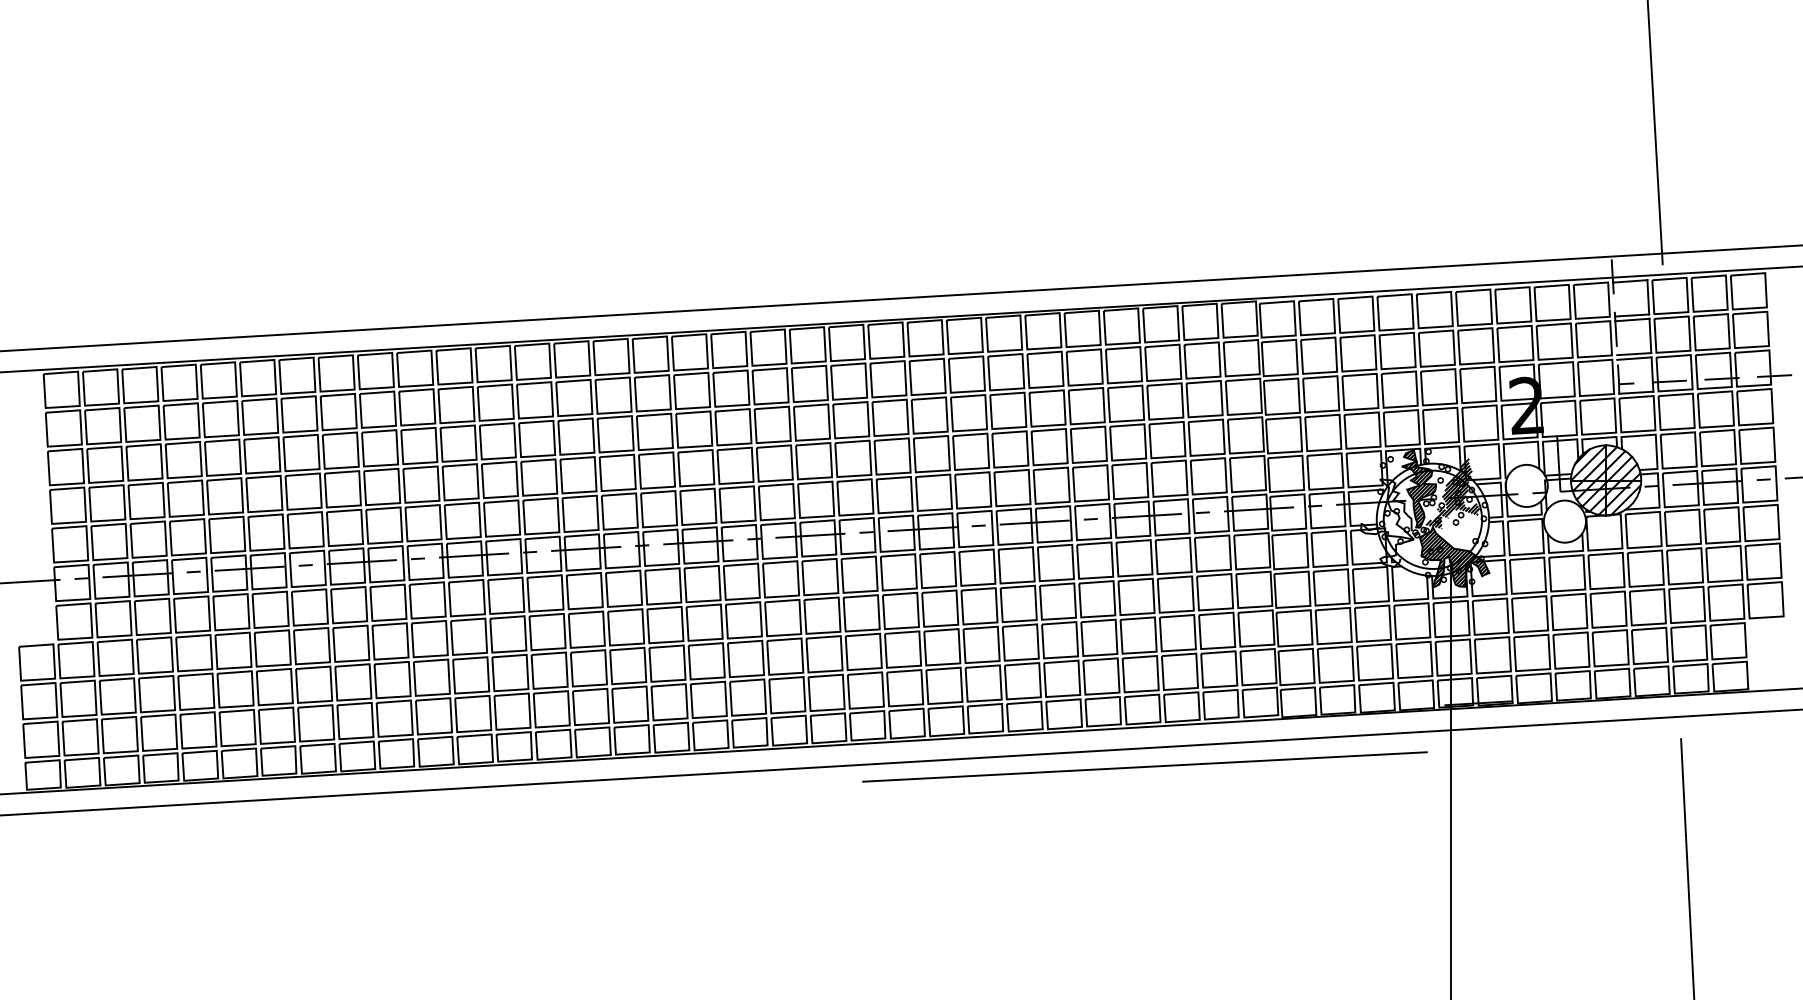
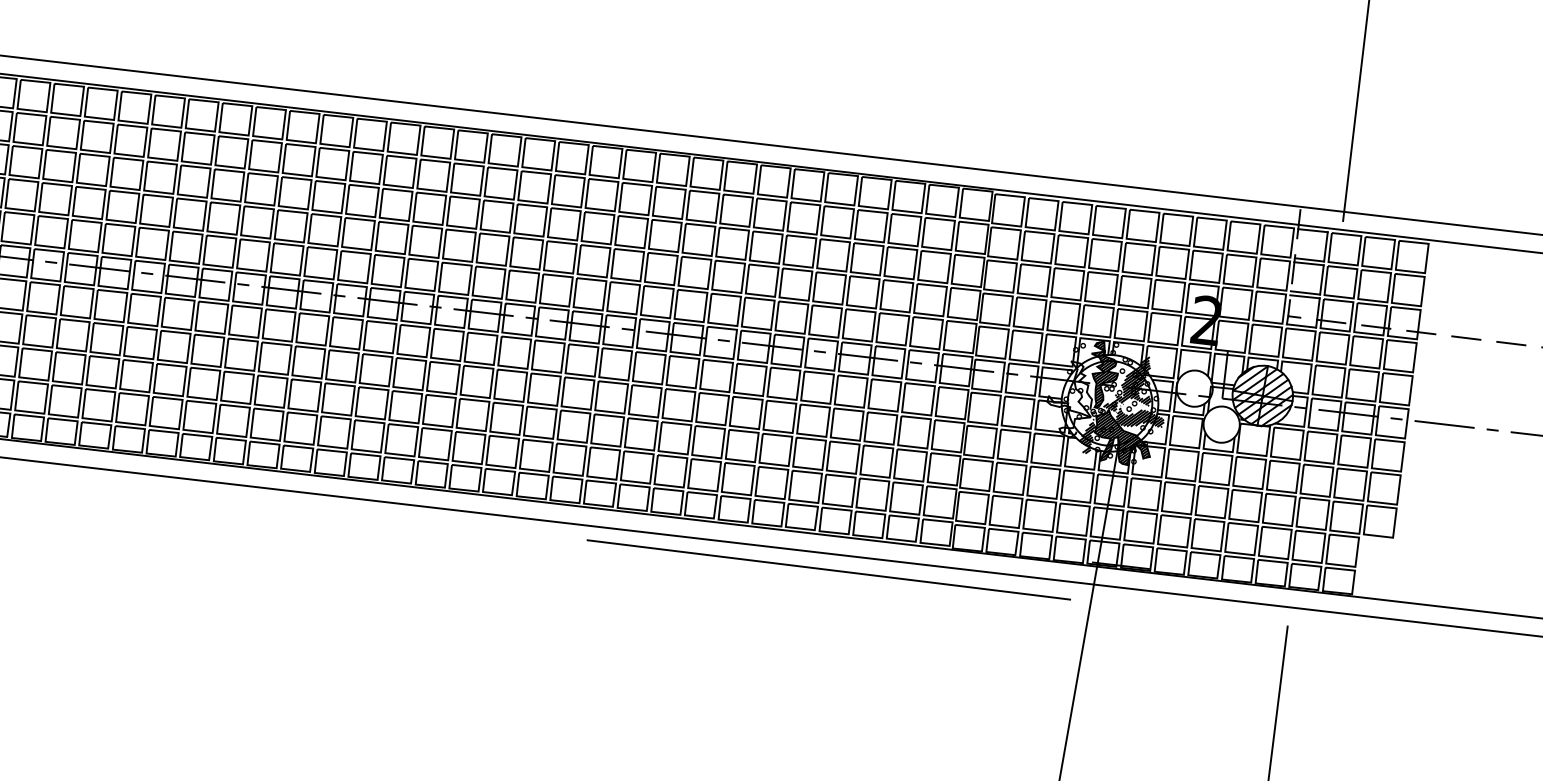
hatch: (1470, 531) -> (1140, 418), added
hatch: (1413, 561) -> (1087, 435), added

